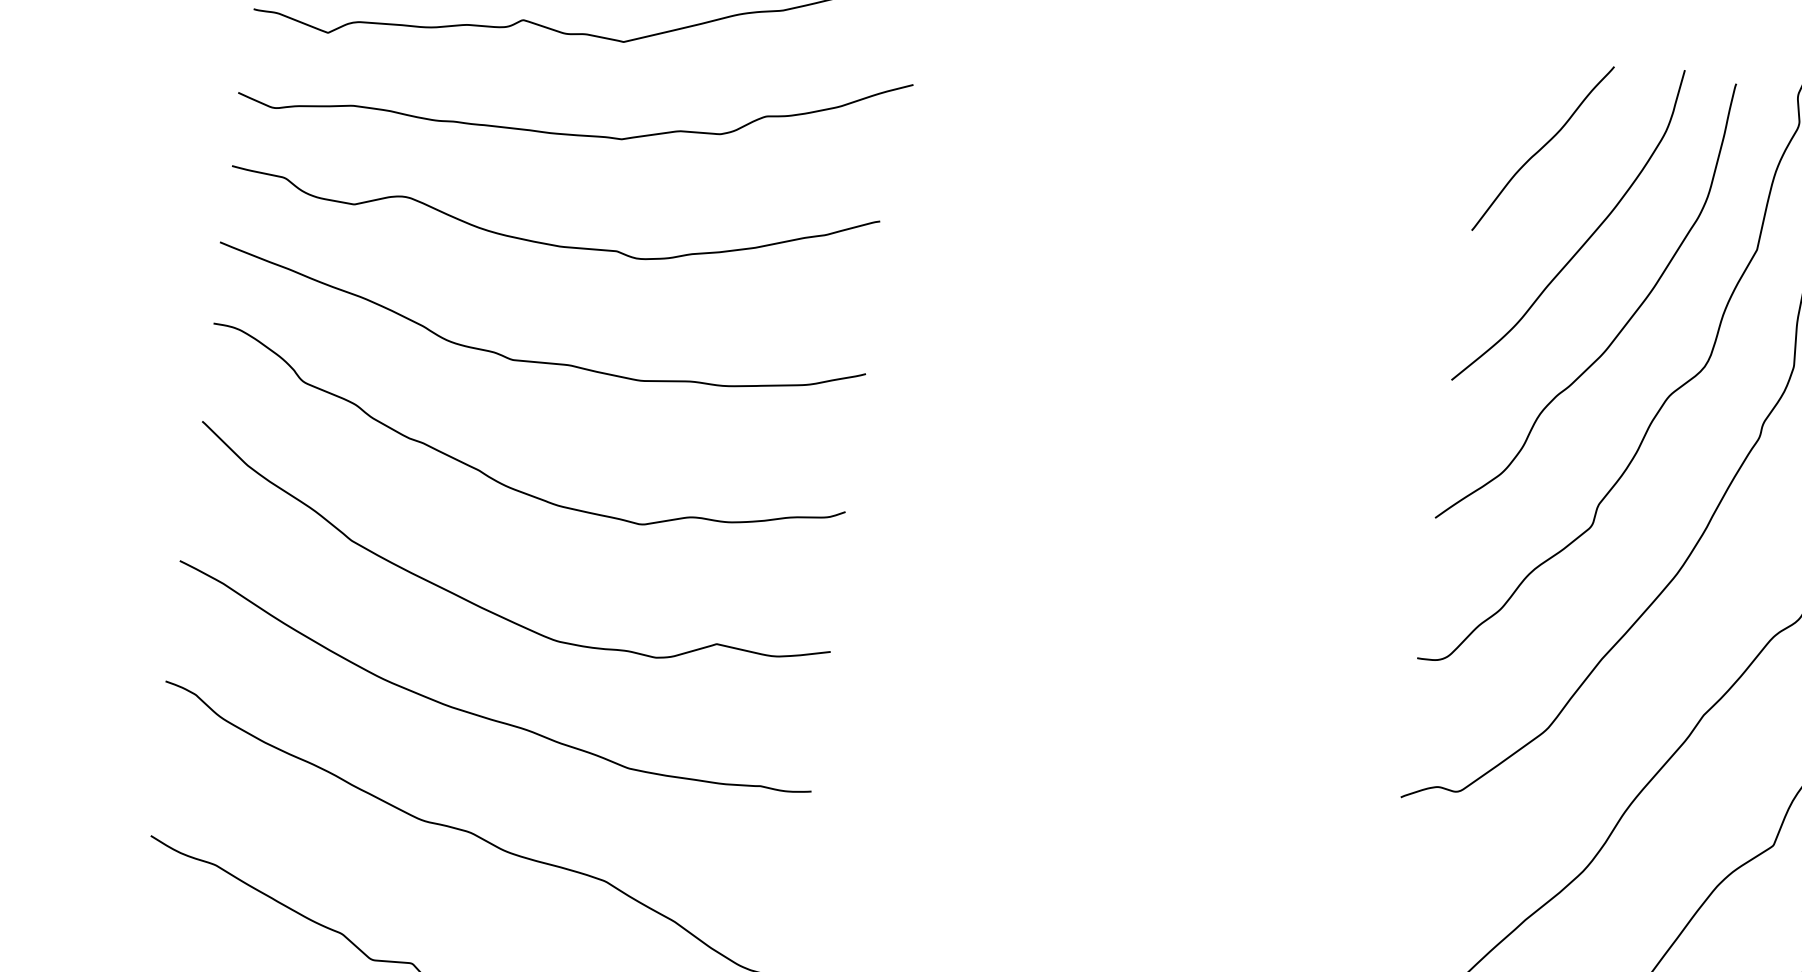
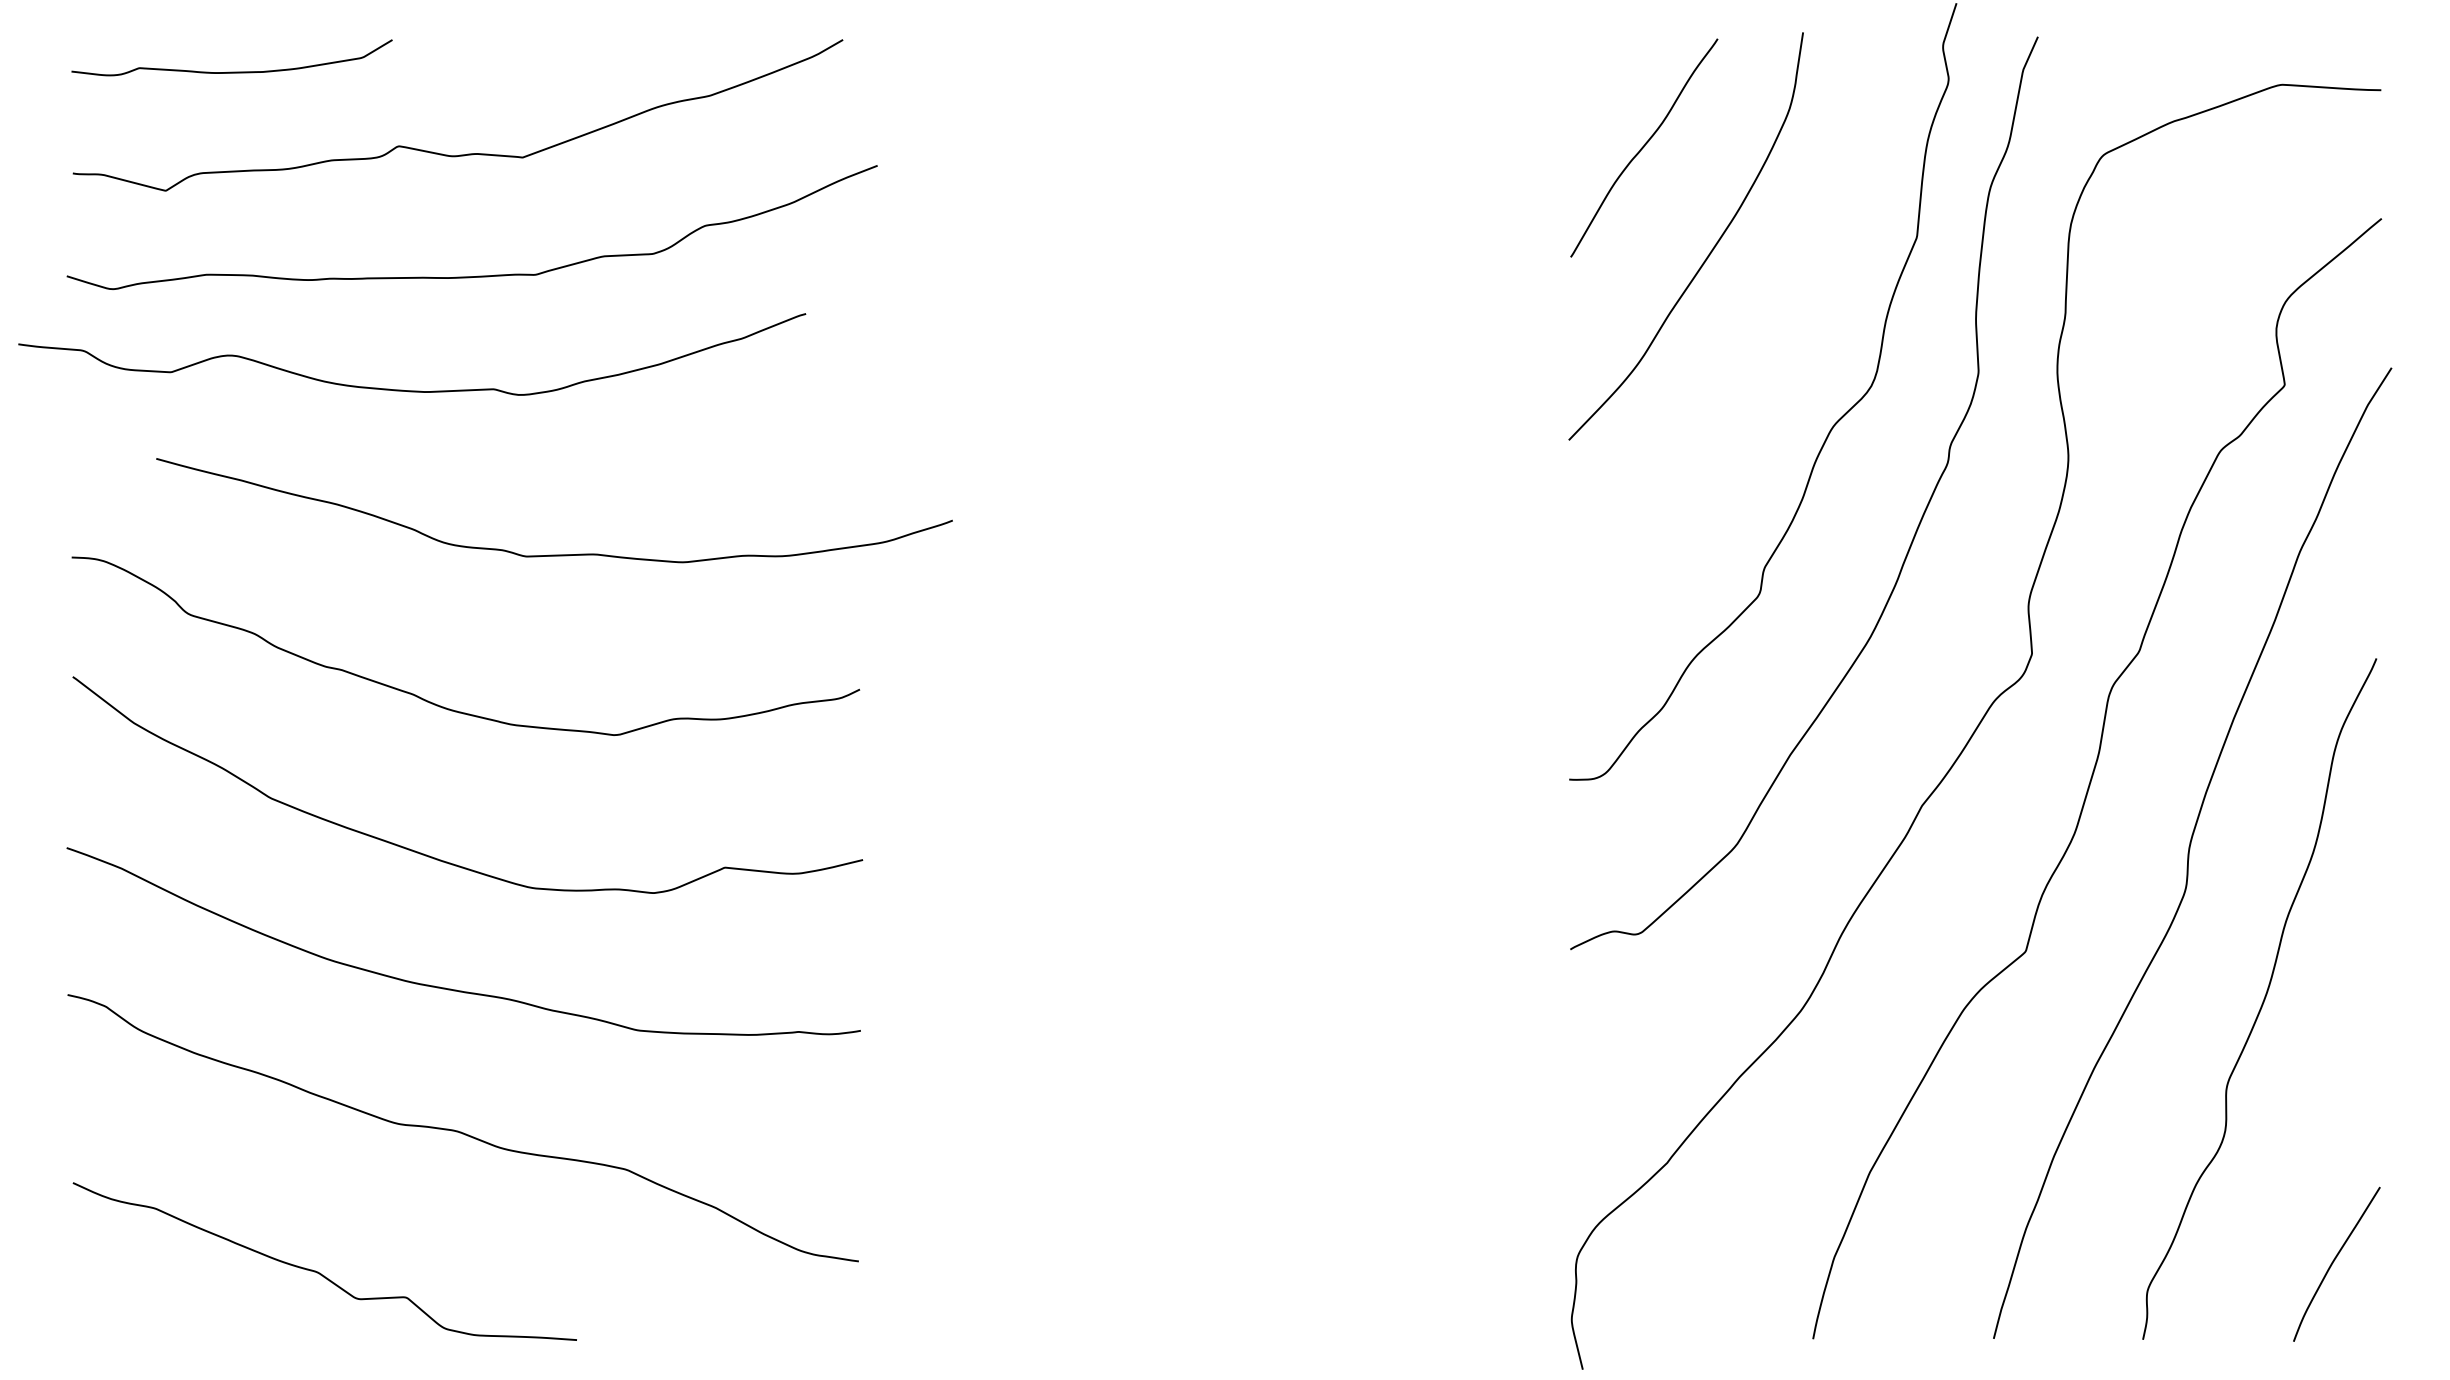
curve: (550, 244) -> (412, 390), moved
curve: (1622, 327) -> (1766, 351), removed
curve: (536, 361) -> (554, 554), moved

